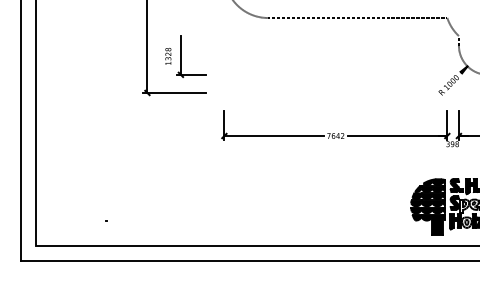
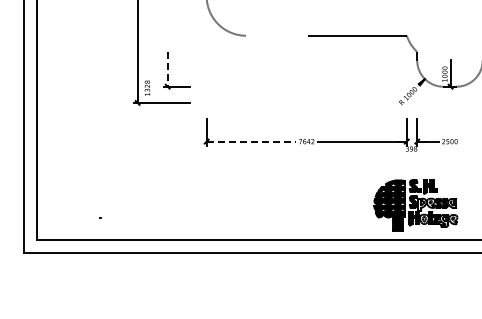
text: (168, 55) -> (147, 87), moved
line: (180, 55) -> (167, 69), solid -> dashed
line: (274, 135) -> (251, 141), solid -> dashed

